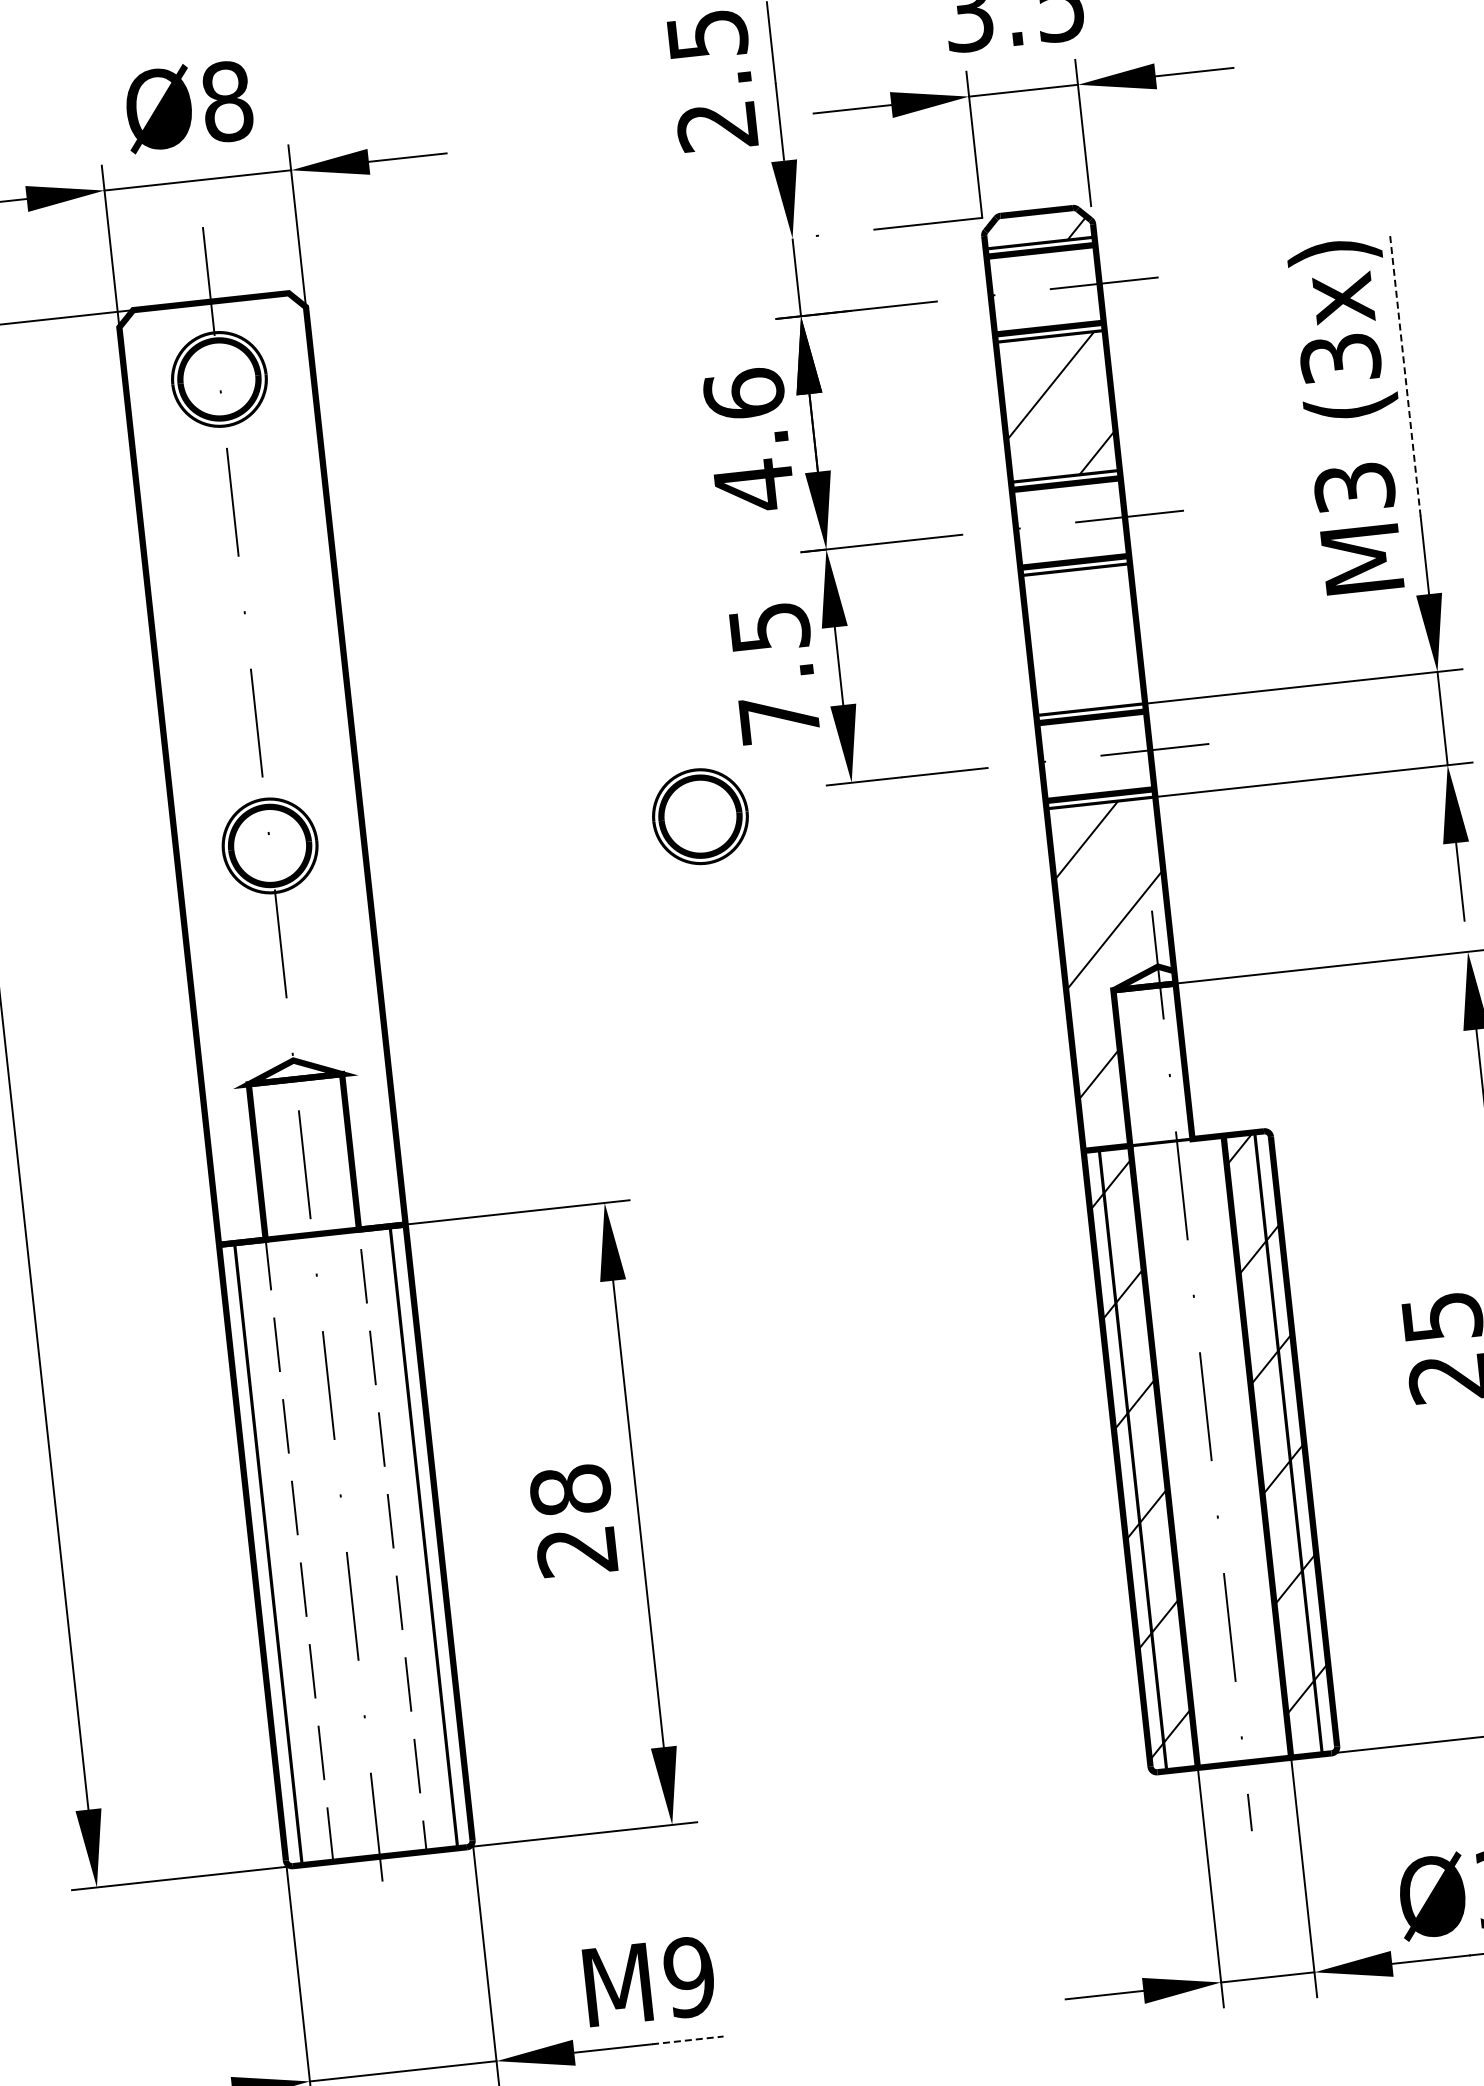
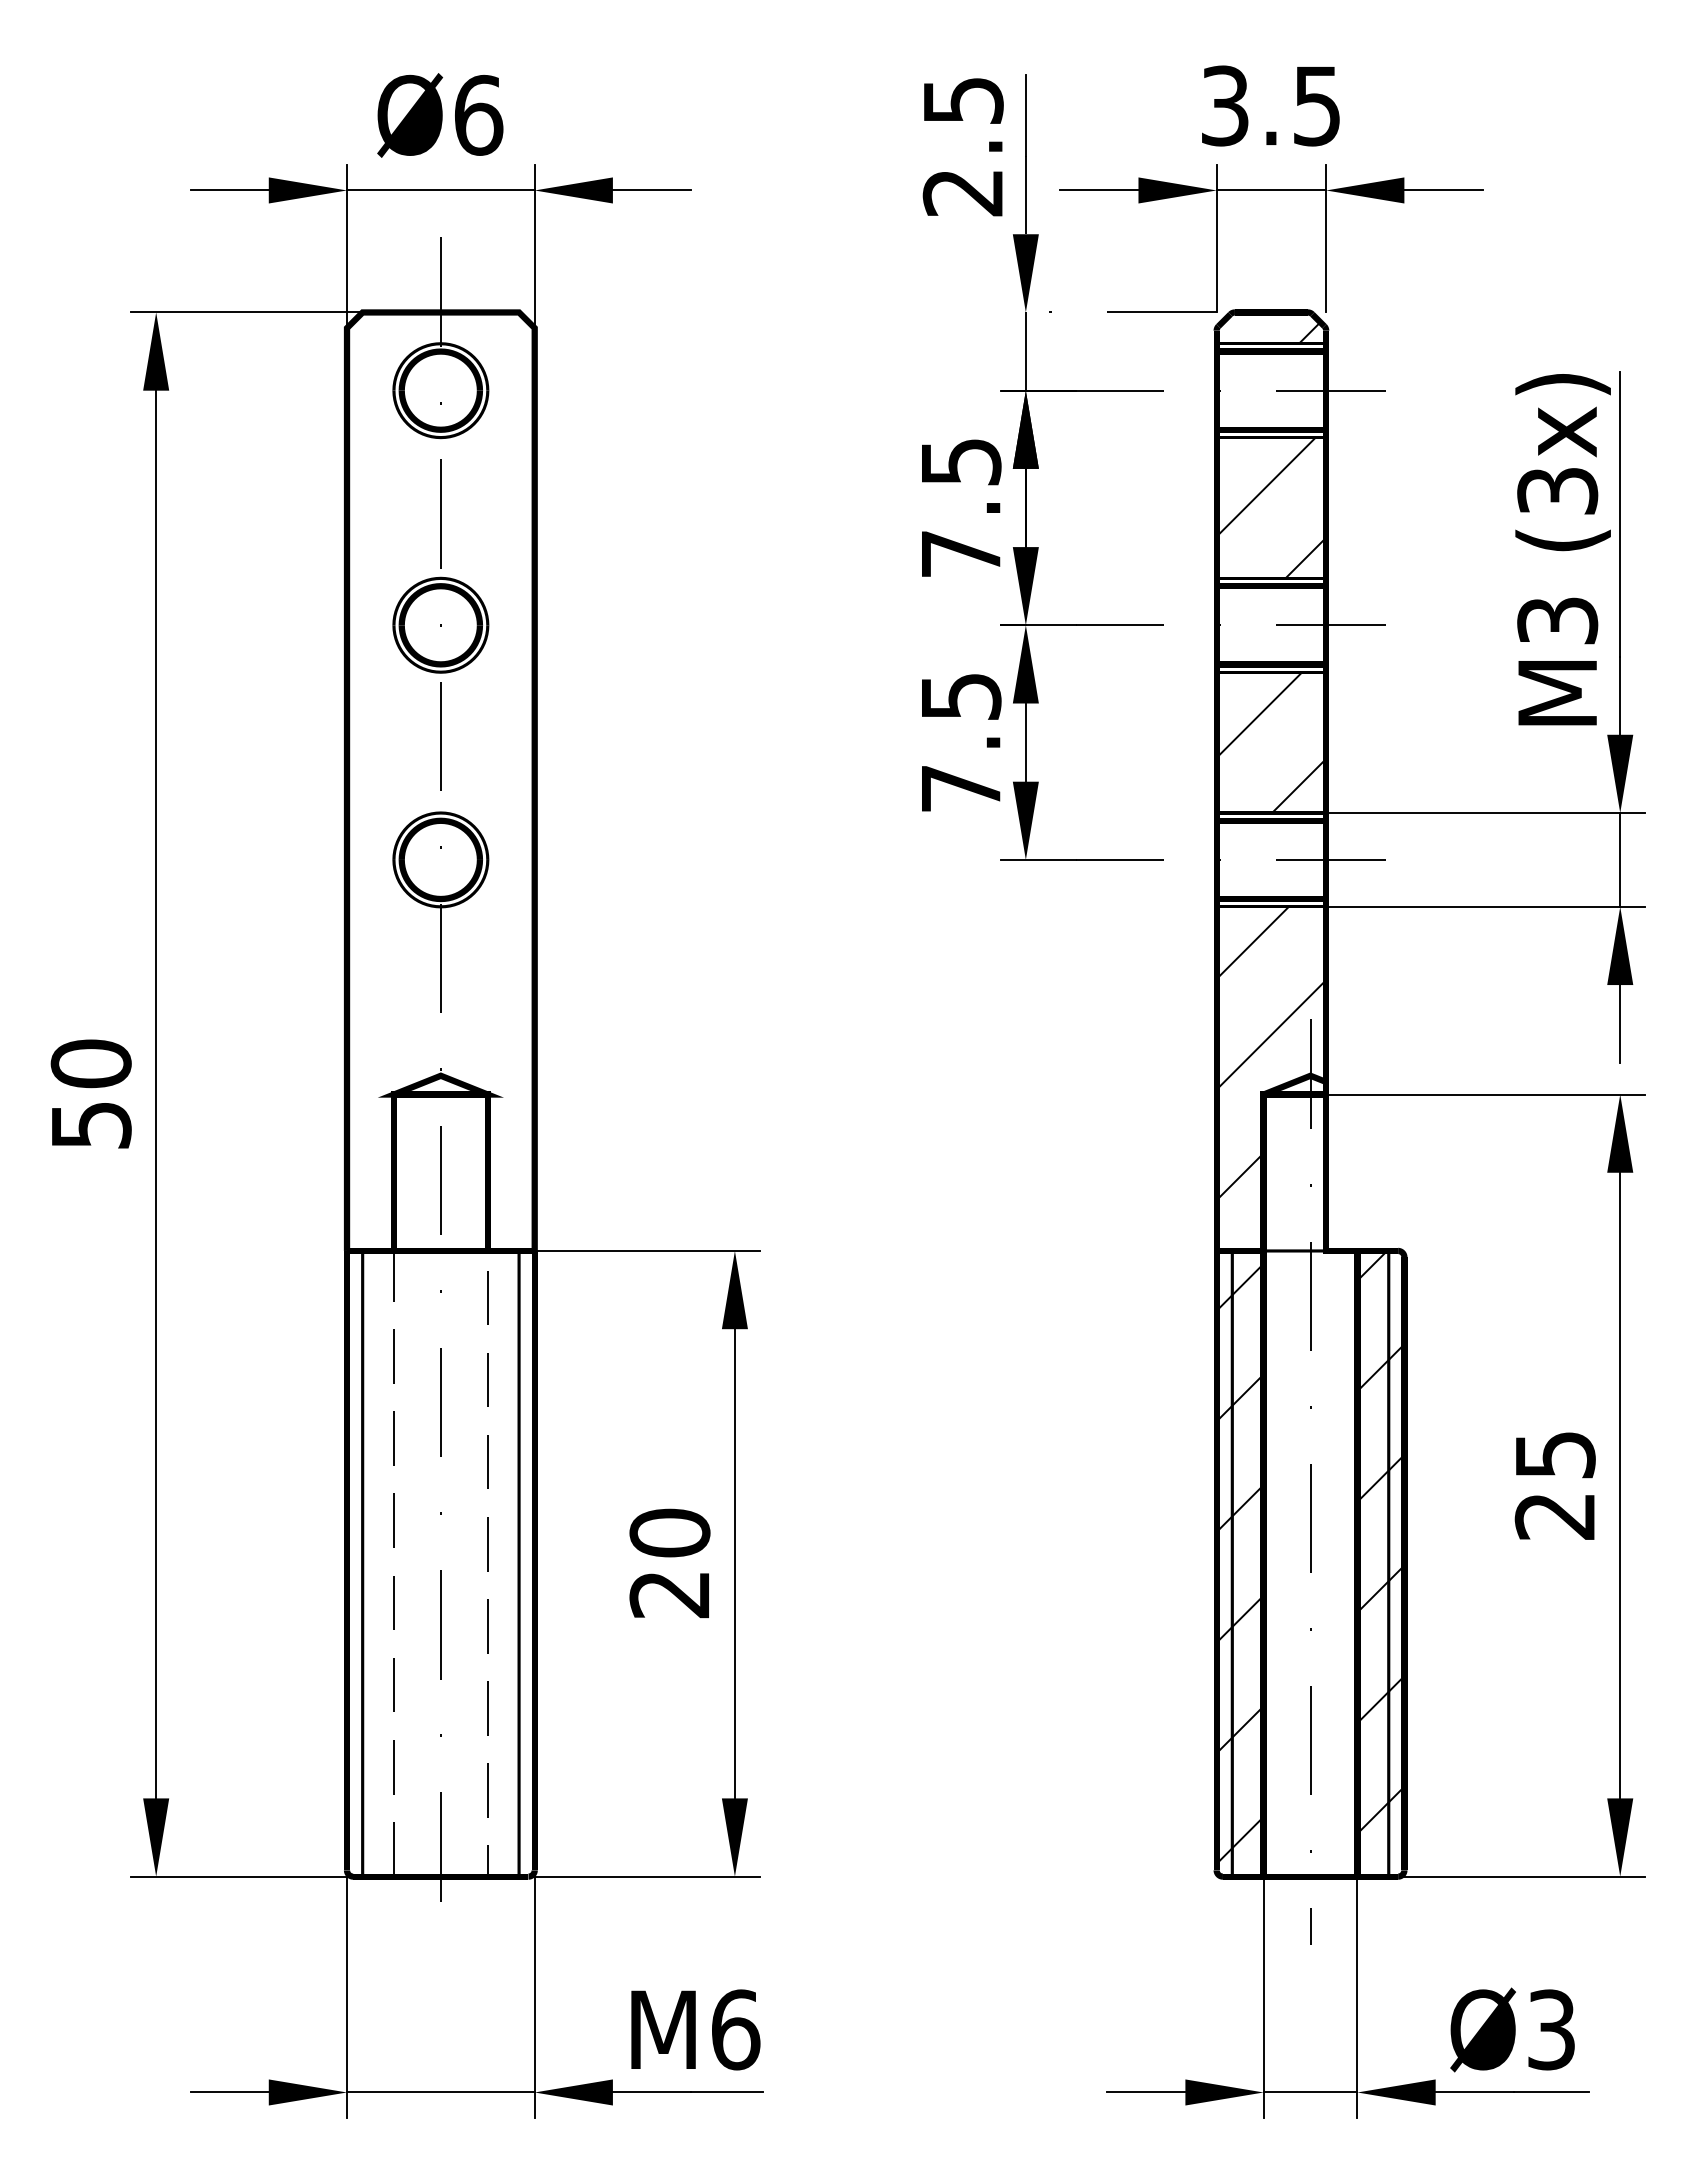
text: (227, 100) -> (478, 114), Ø8 -> Ø6
line: (1405, 374) -> (1620, 513), dashed -> solid
text: (748, 440) -> (960, 508), 4.6 -> 7.5
hatch: (1083, 639) -> (1271, 742), added
part: (700, 815) -> (440, 624), moved
text: (570, 1489) -> (669, 1532), 28 -> 20
text: (689, 1976) -> (735, 2029), M9 -> M6
line: (688, 2040) -> (727, 2092), dashed -> solid

